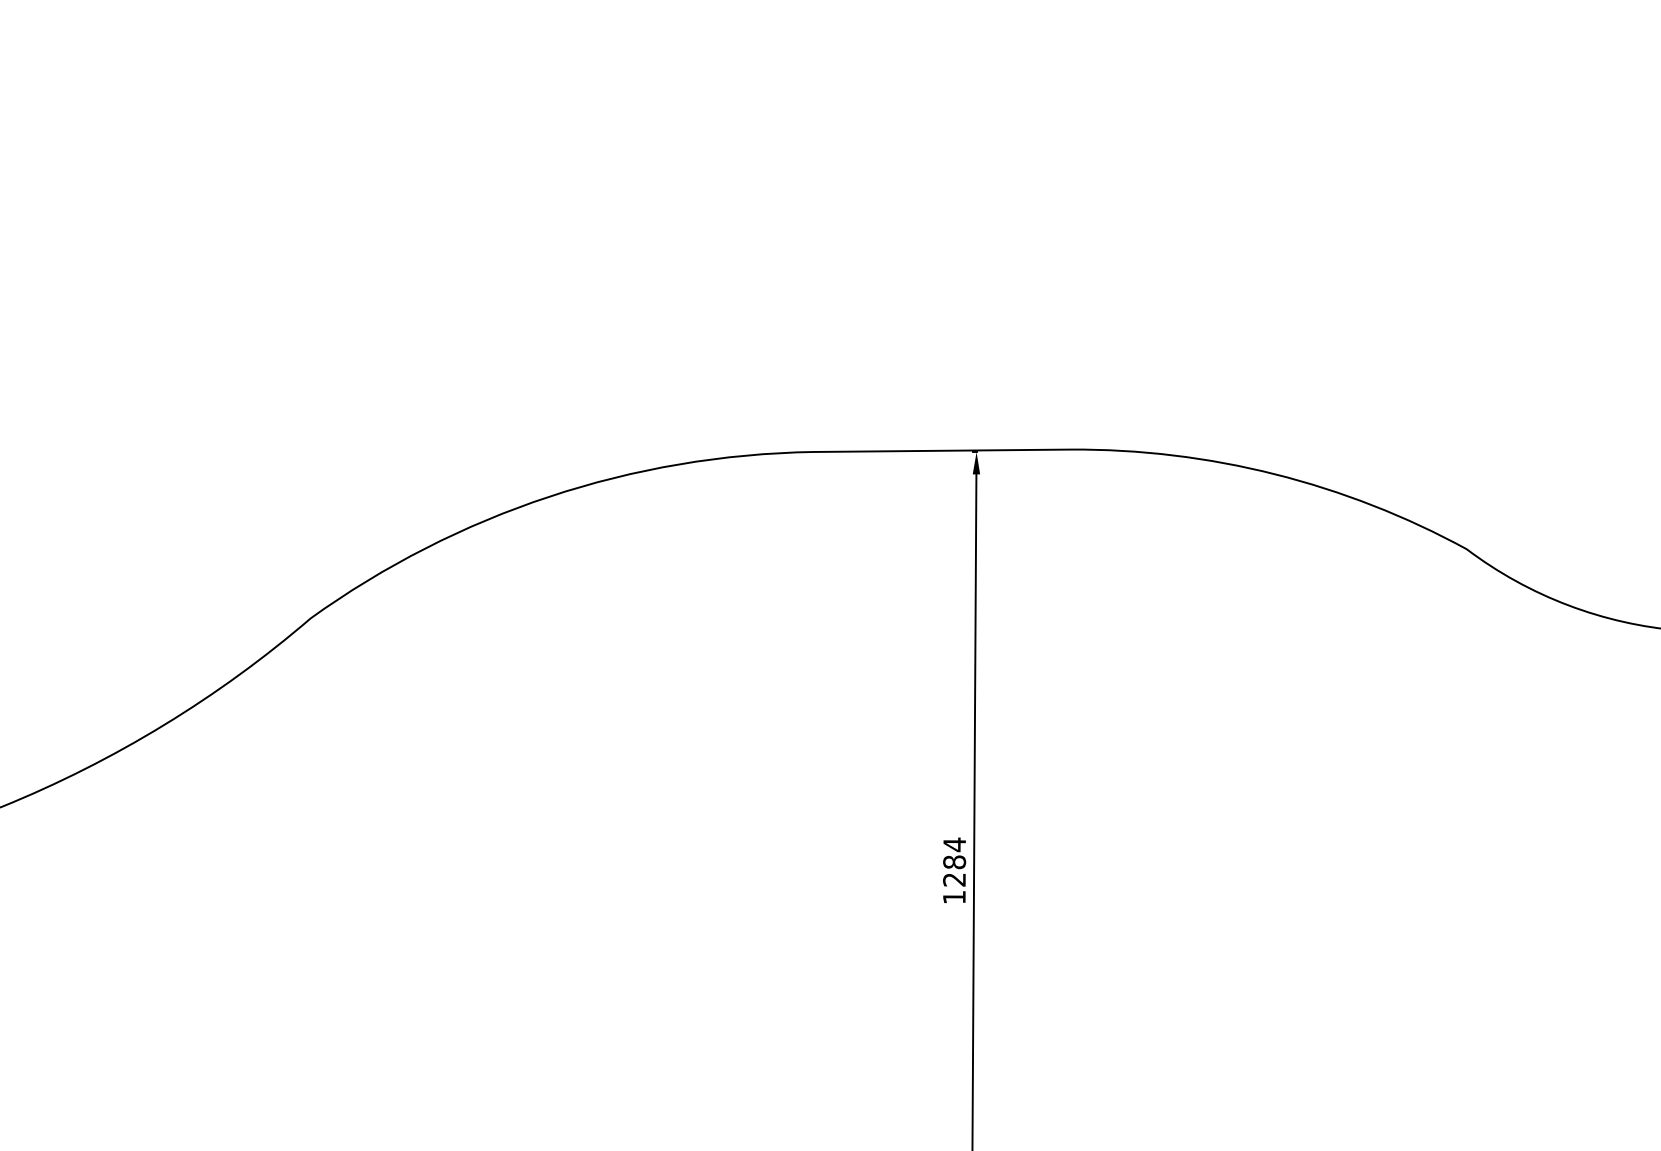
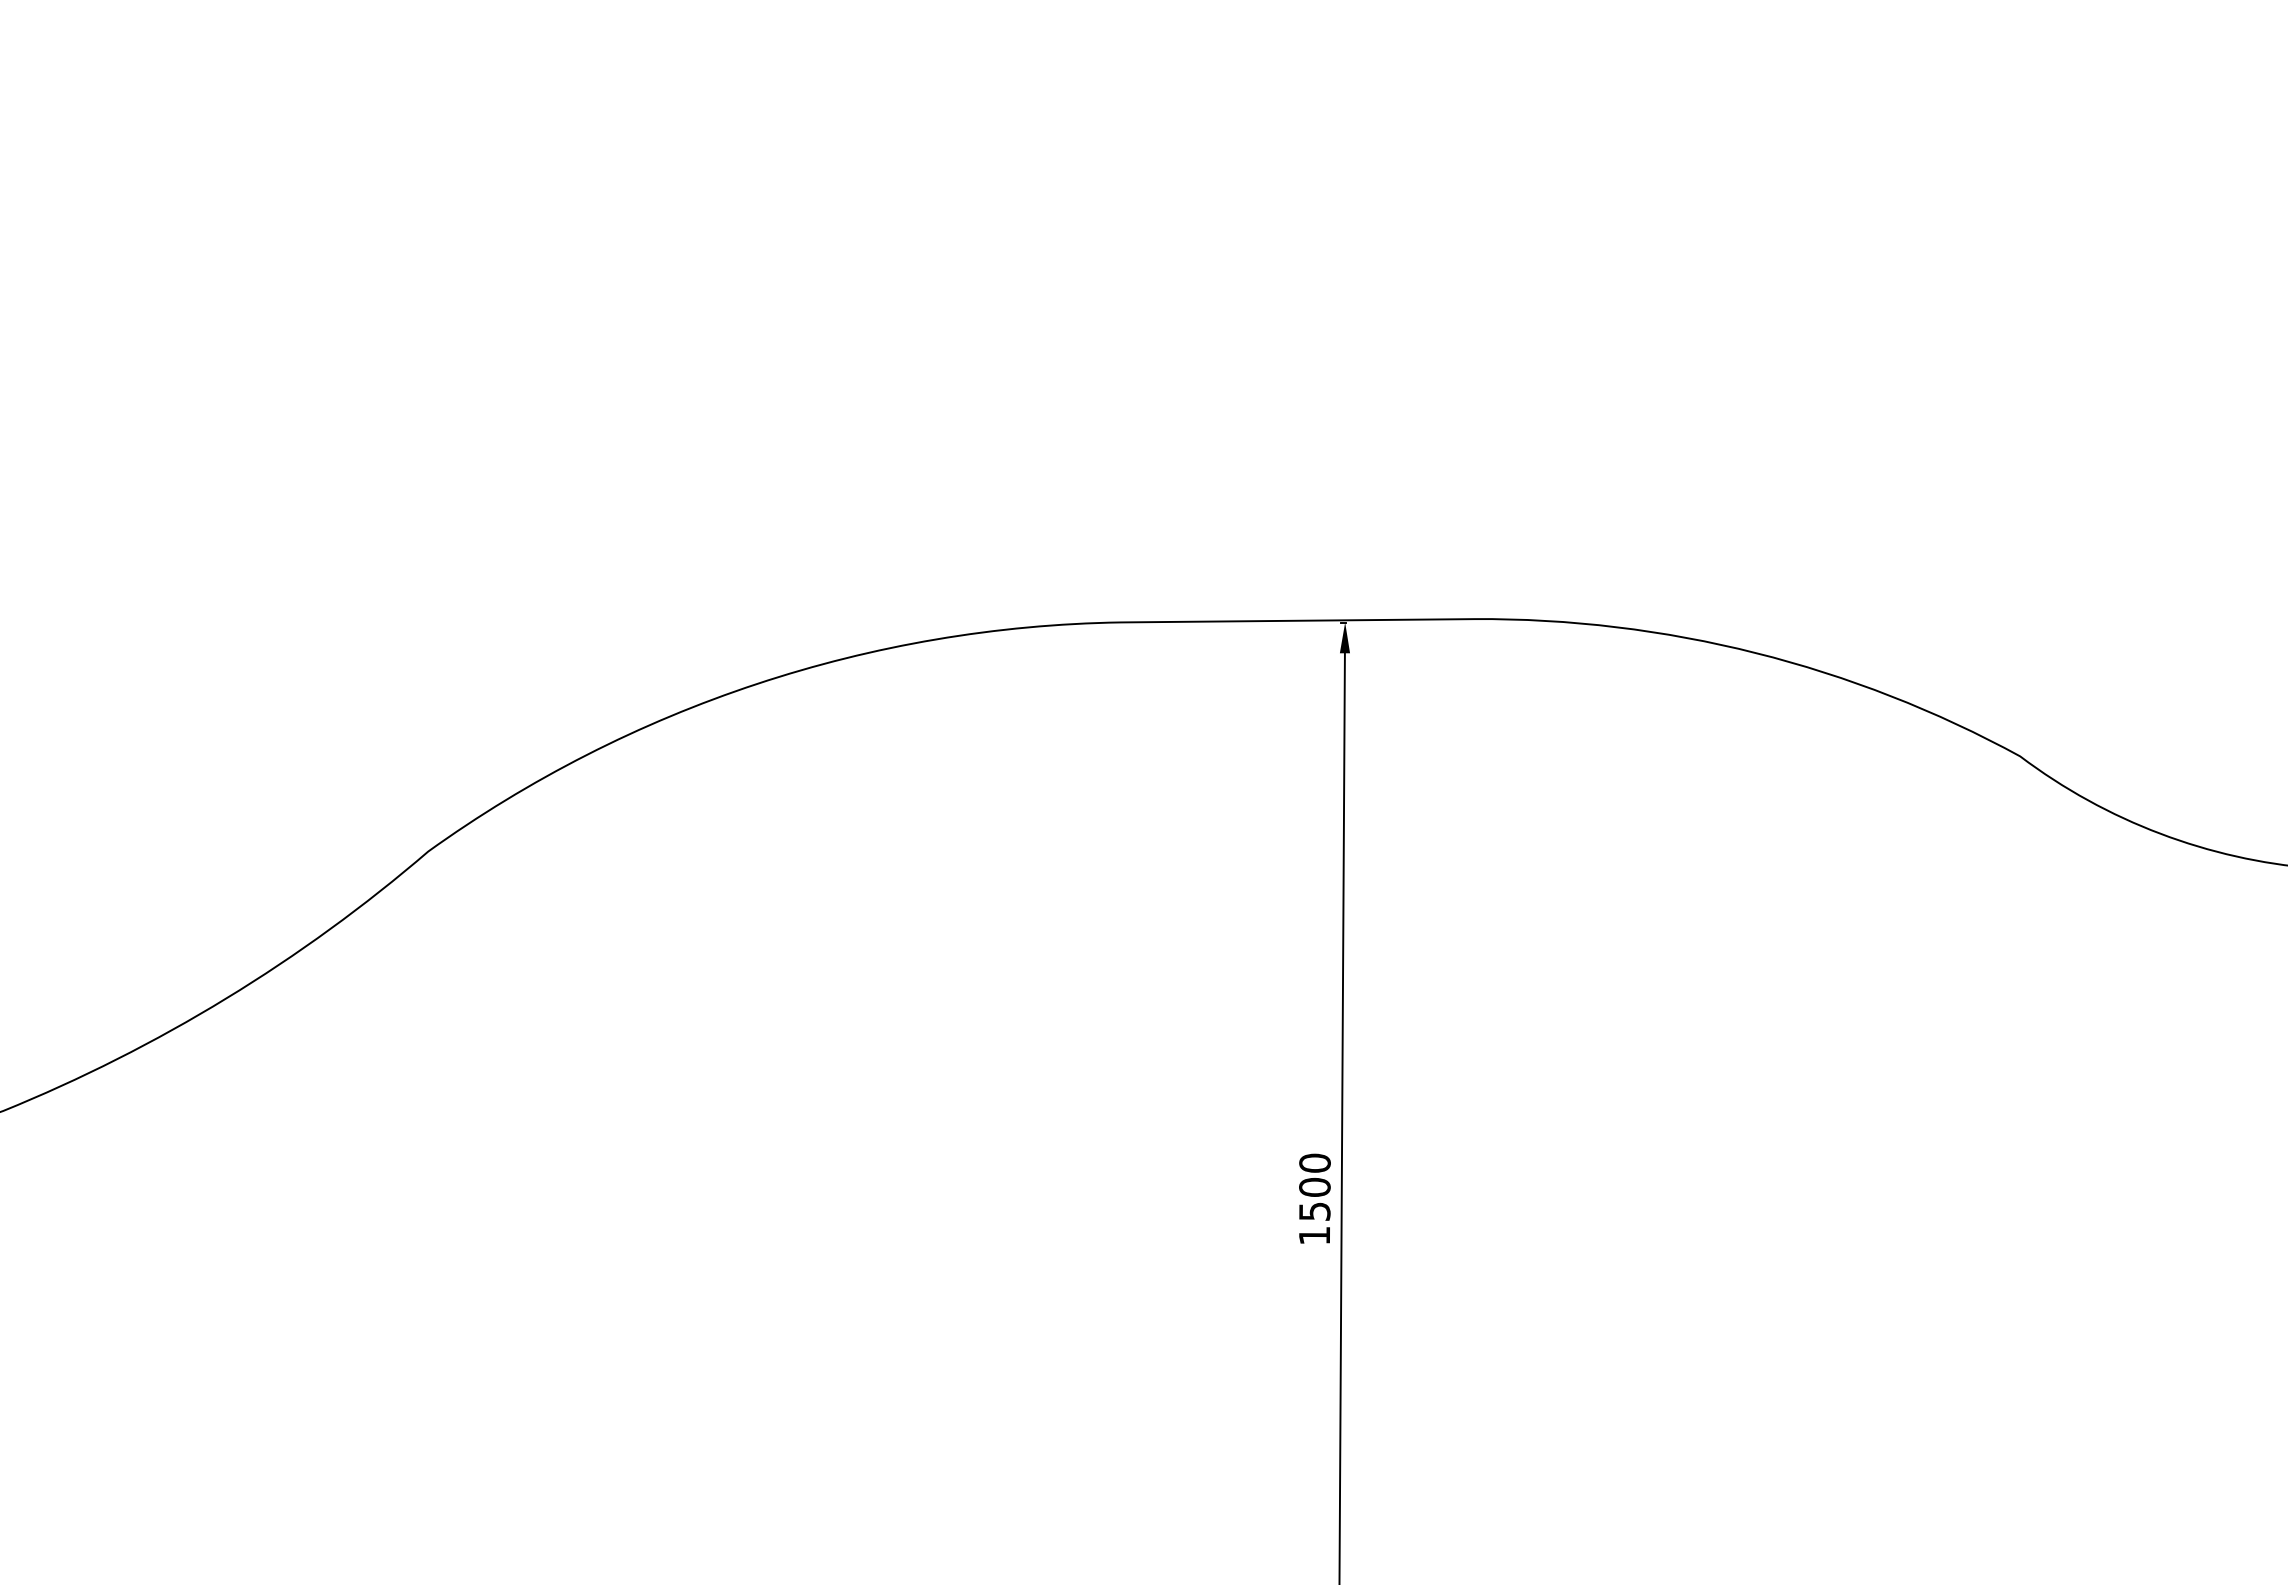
text: (954, 861) -> (1314, 1186), 1284 -> 1500

